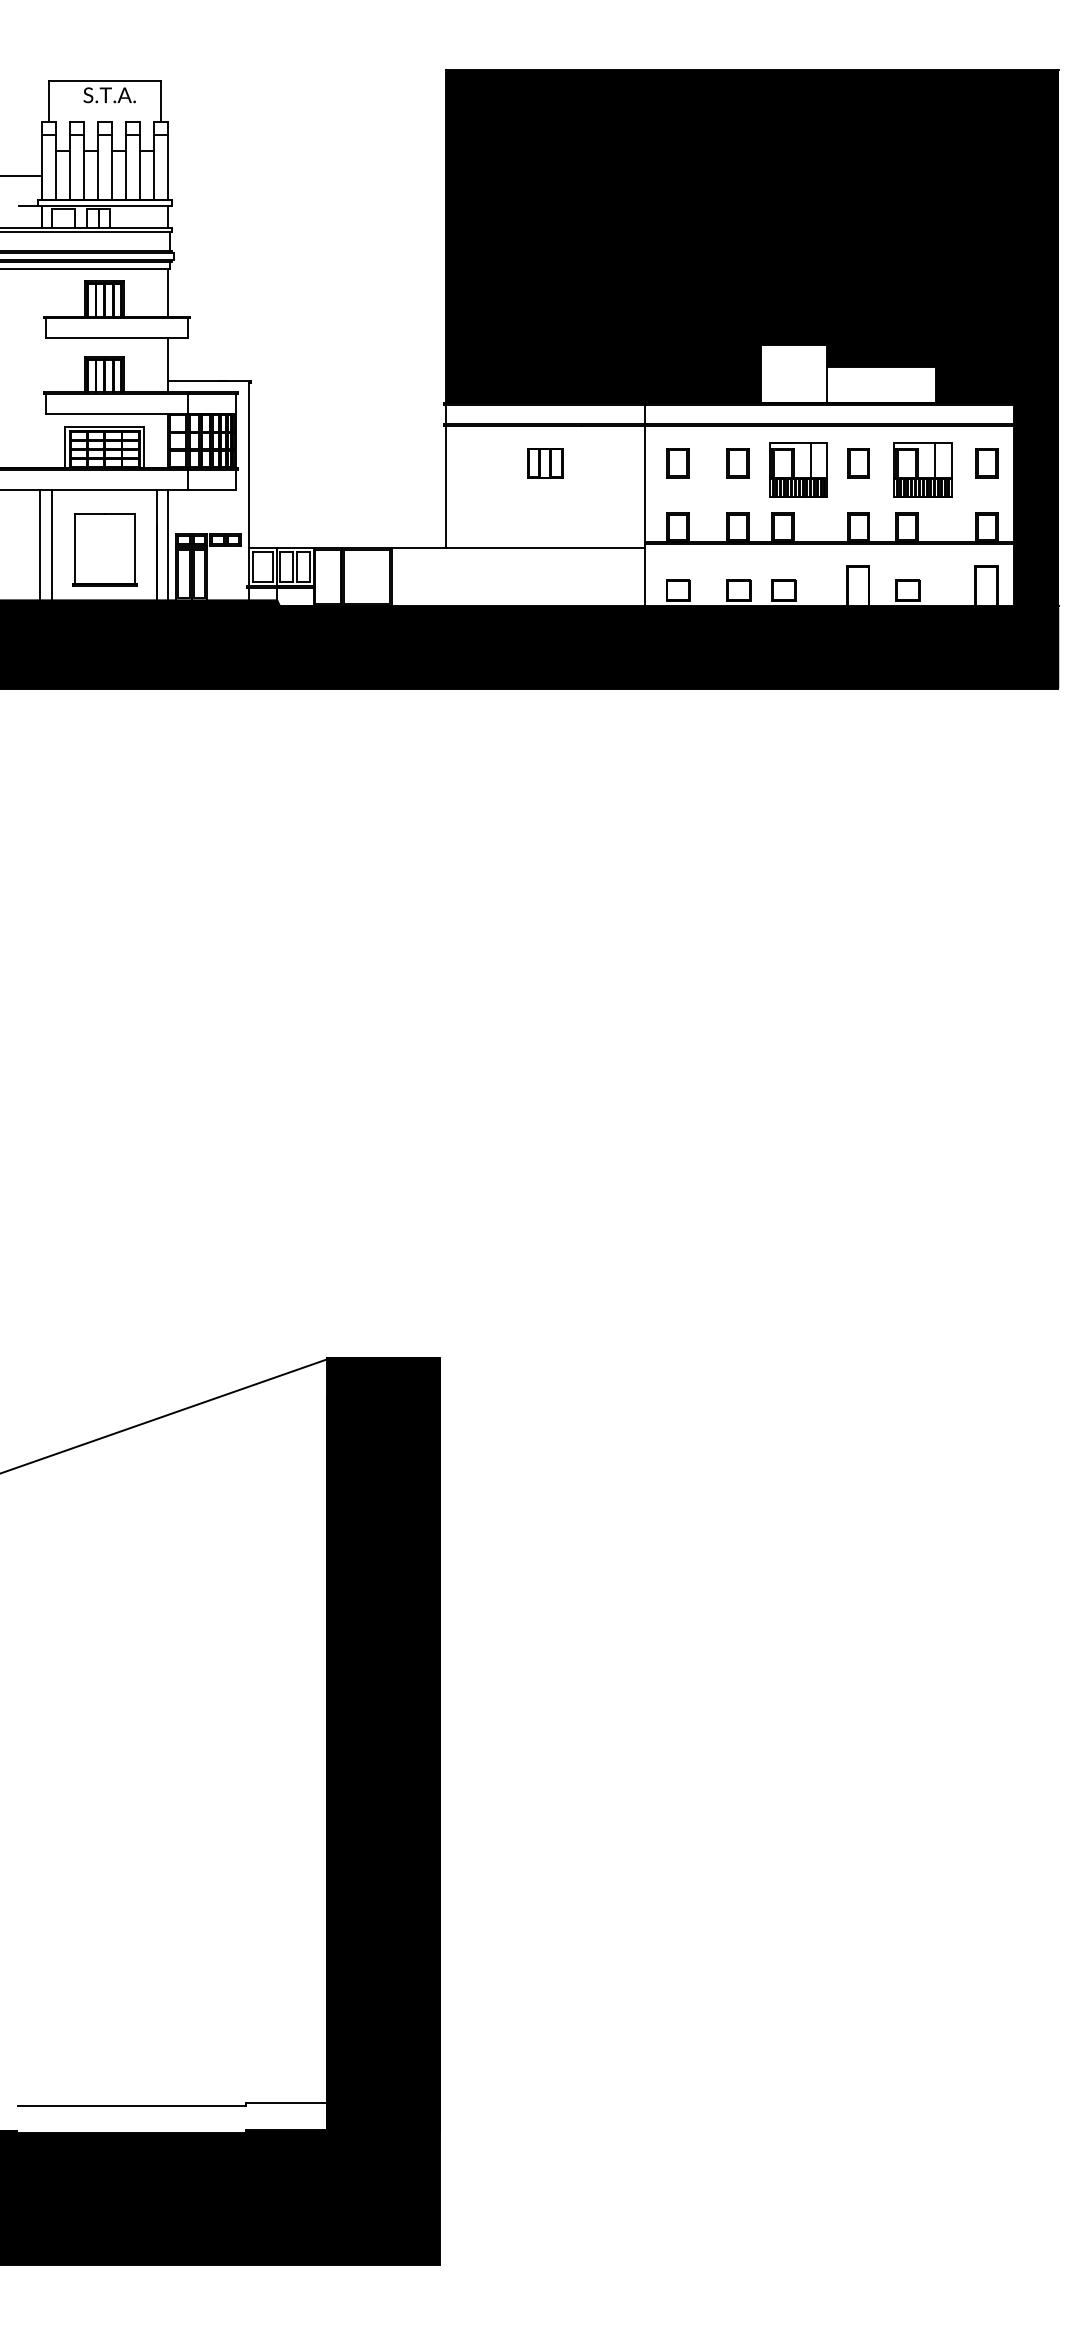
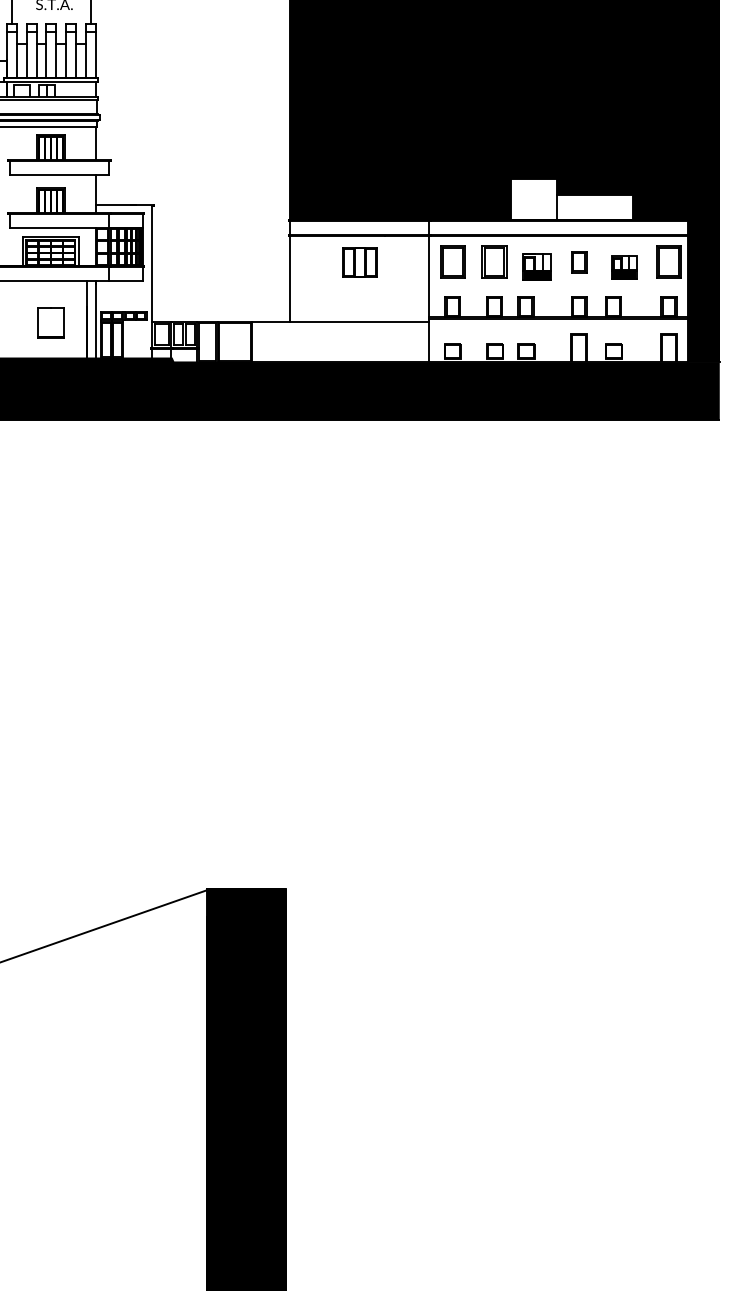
part: (545, 463) -> (359, 262), size x1.4
part: (677, 463) -> (452, 262), size x1.6
part: (737, 463) -> (494, 262), size x1.6
part: (986, 463) -> (668, 262), size x1.6
part: (798, 469) -> (537, 266), size x0.7
part: (922, 469) -> (623, 266), size x0.6
line: (40, 544) -> (5, 319), removed
line: (51, 544) -> (13, 319), removed
part: (104, 549) -> (50, 322), size x0.6

